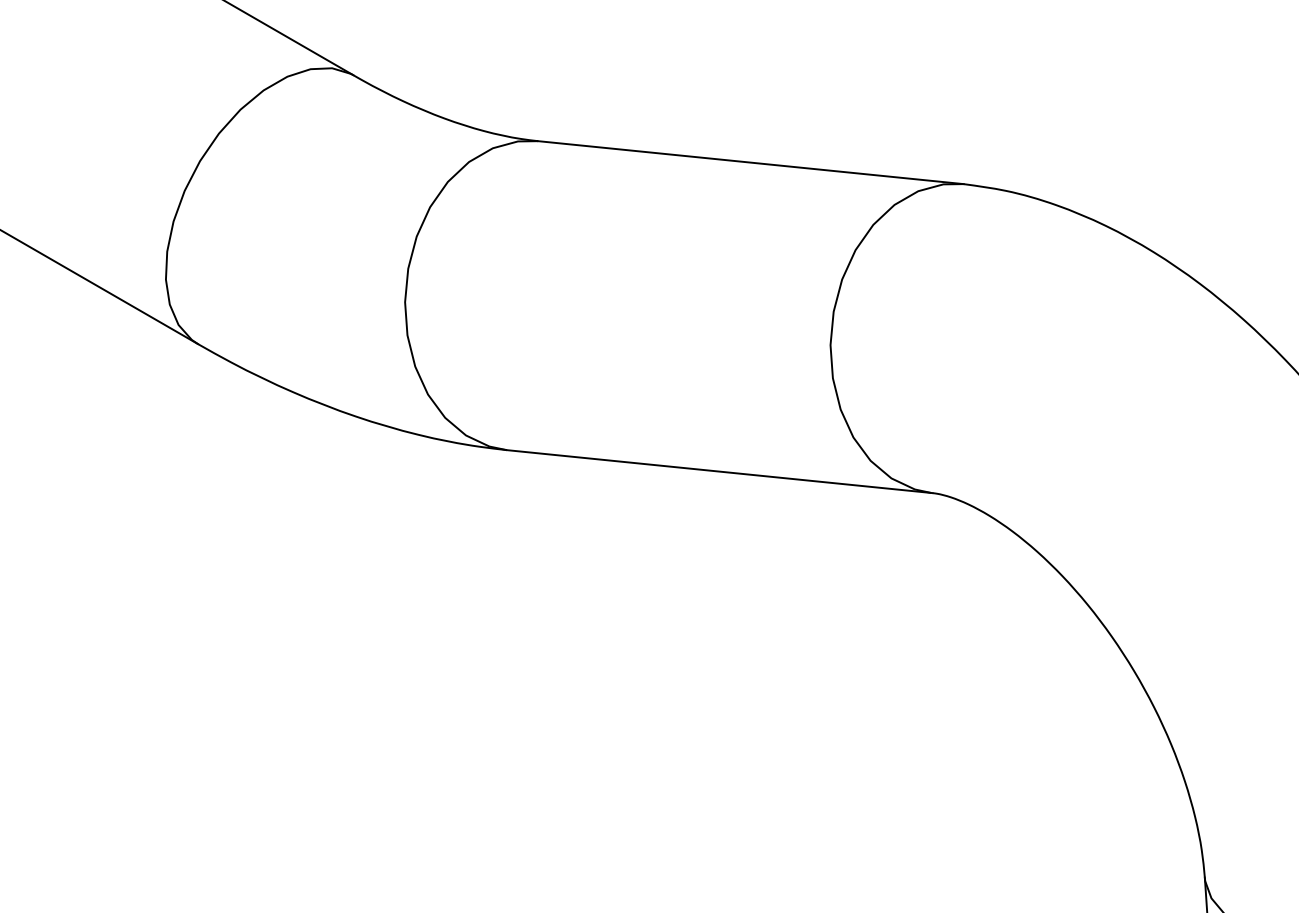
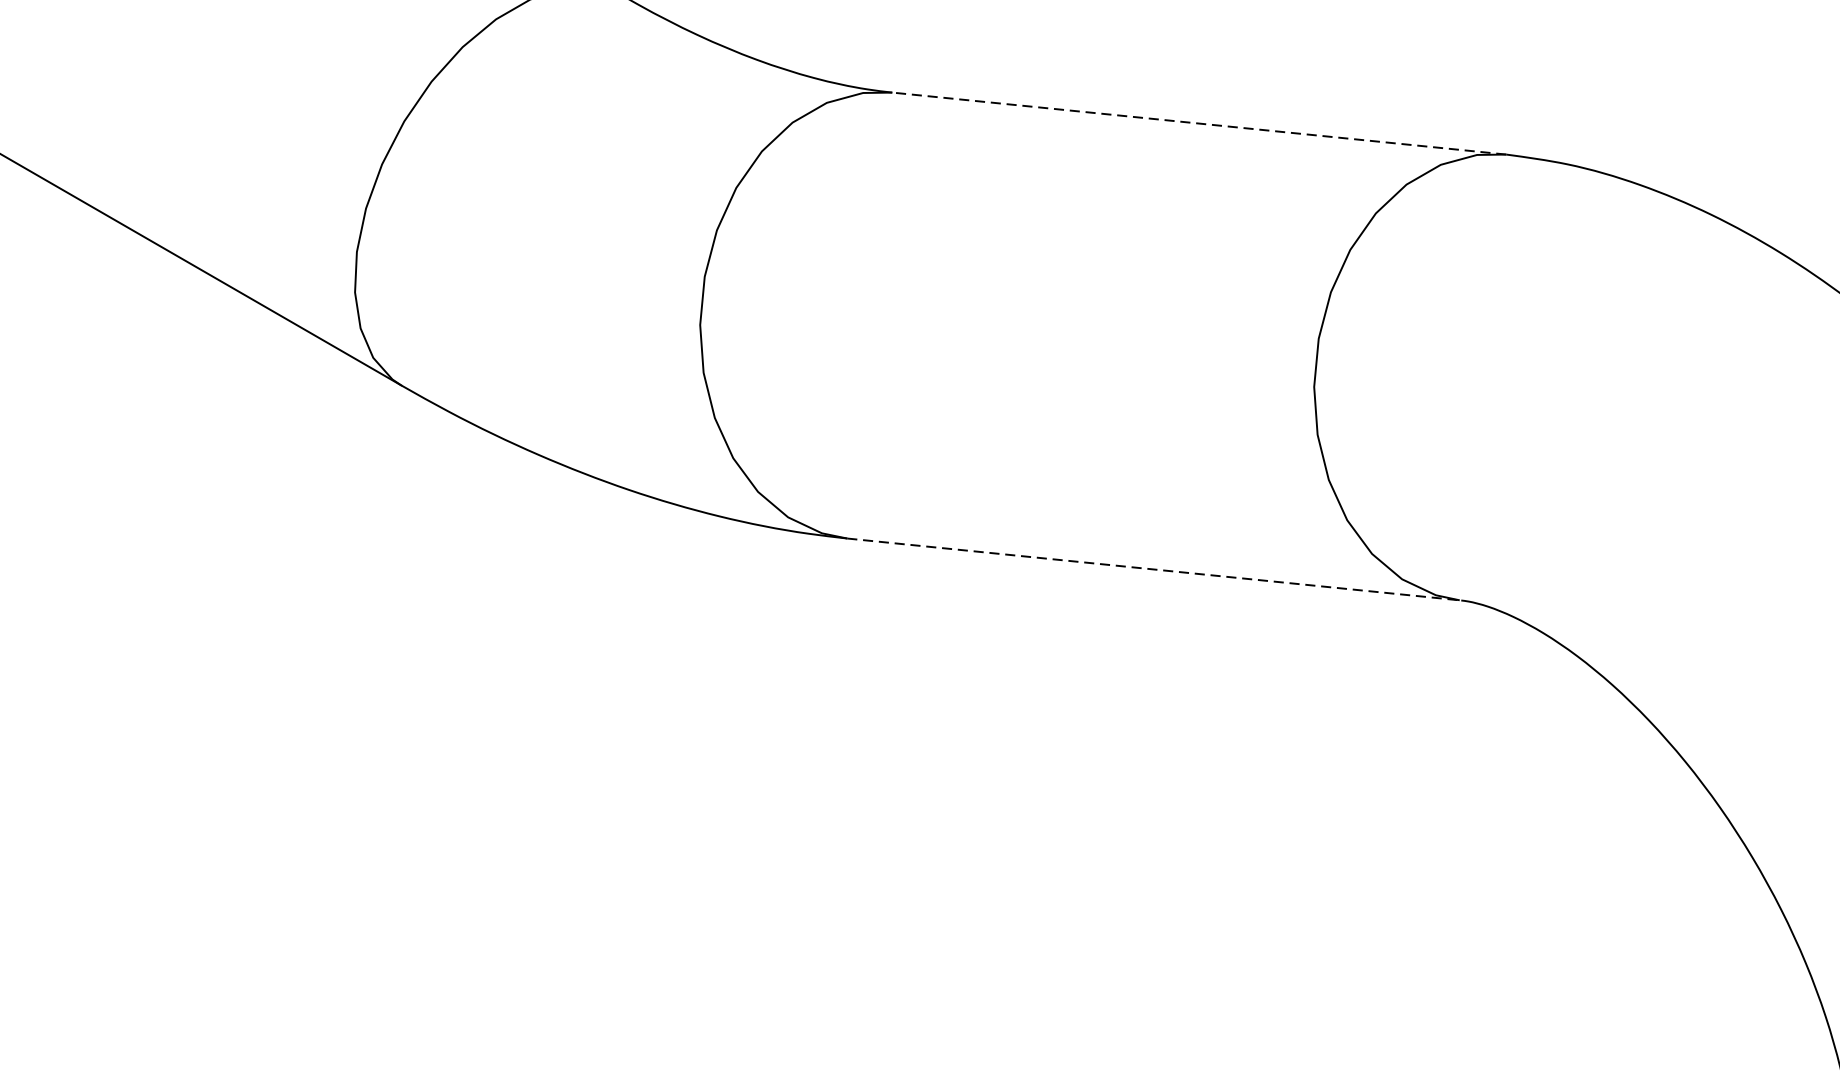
line: (750, 162) -> (1198, 123), solid -> dashed
line: (719, 471) -> (1153, 569), solid -> dashed

